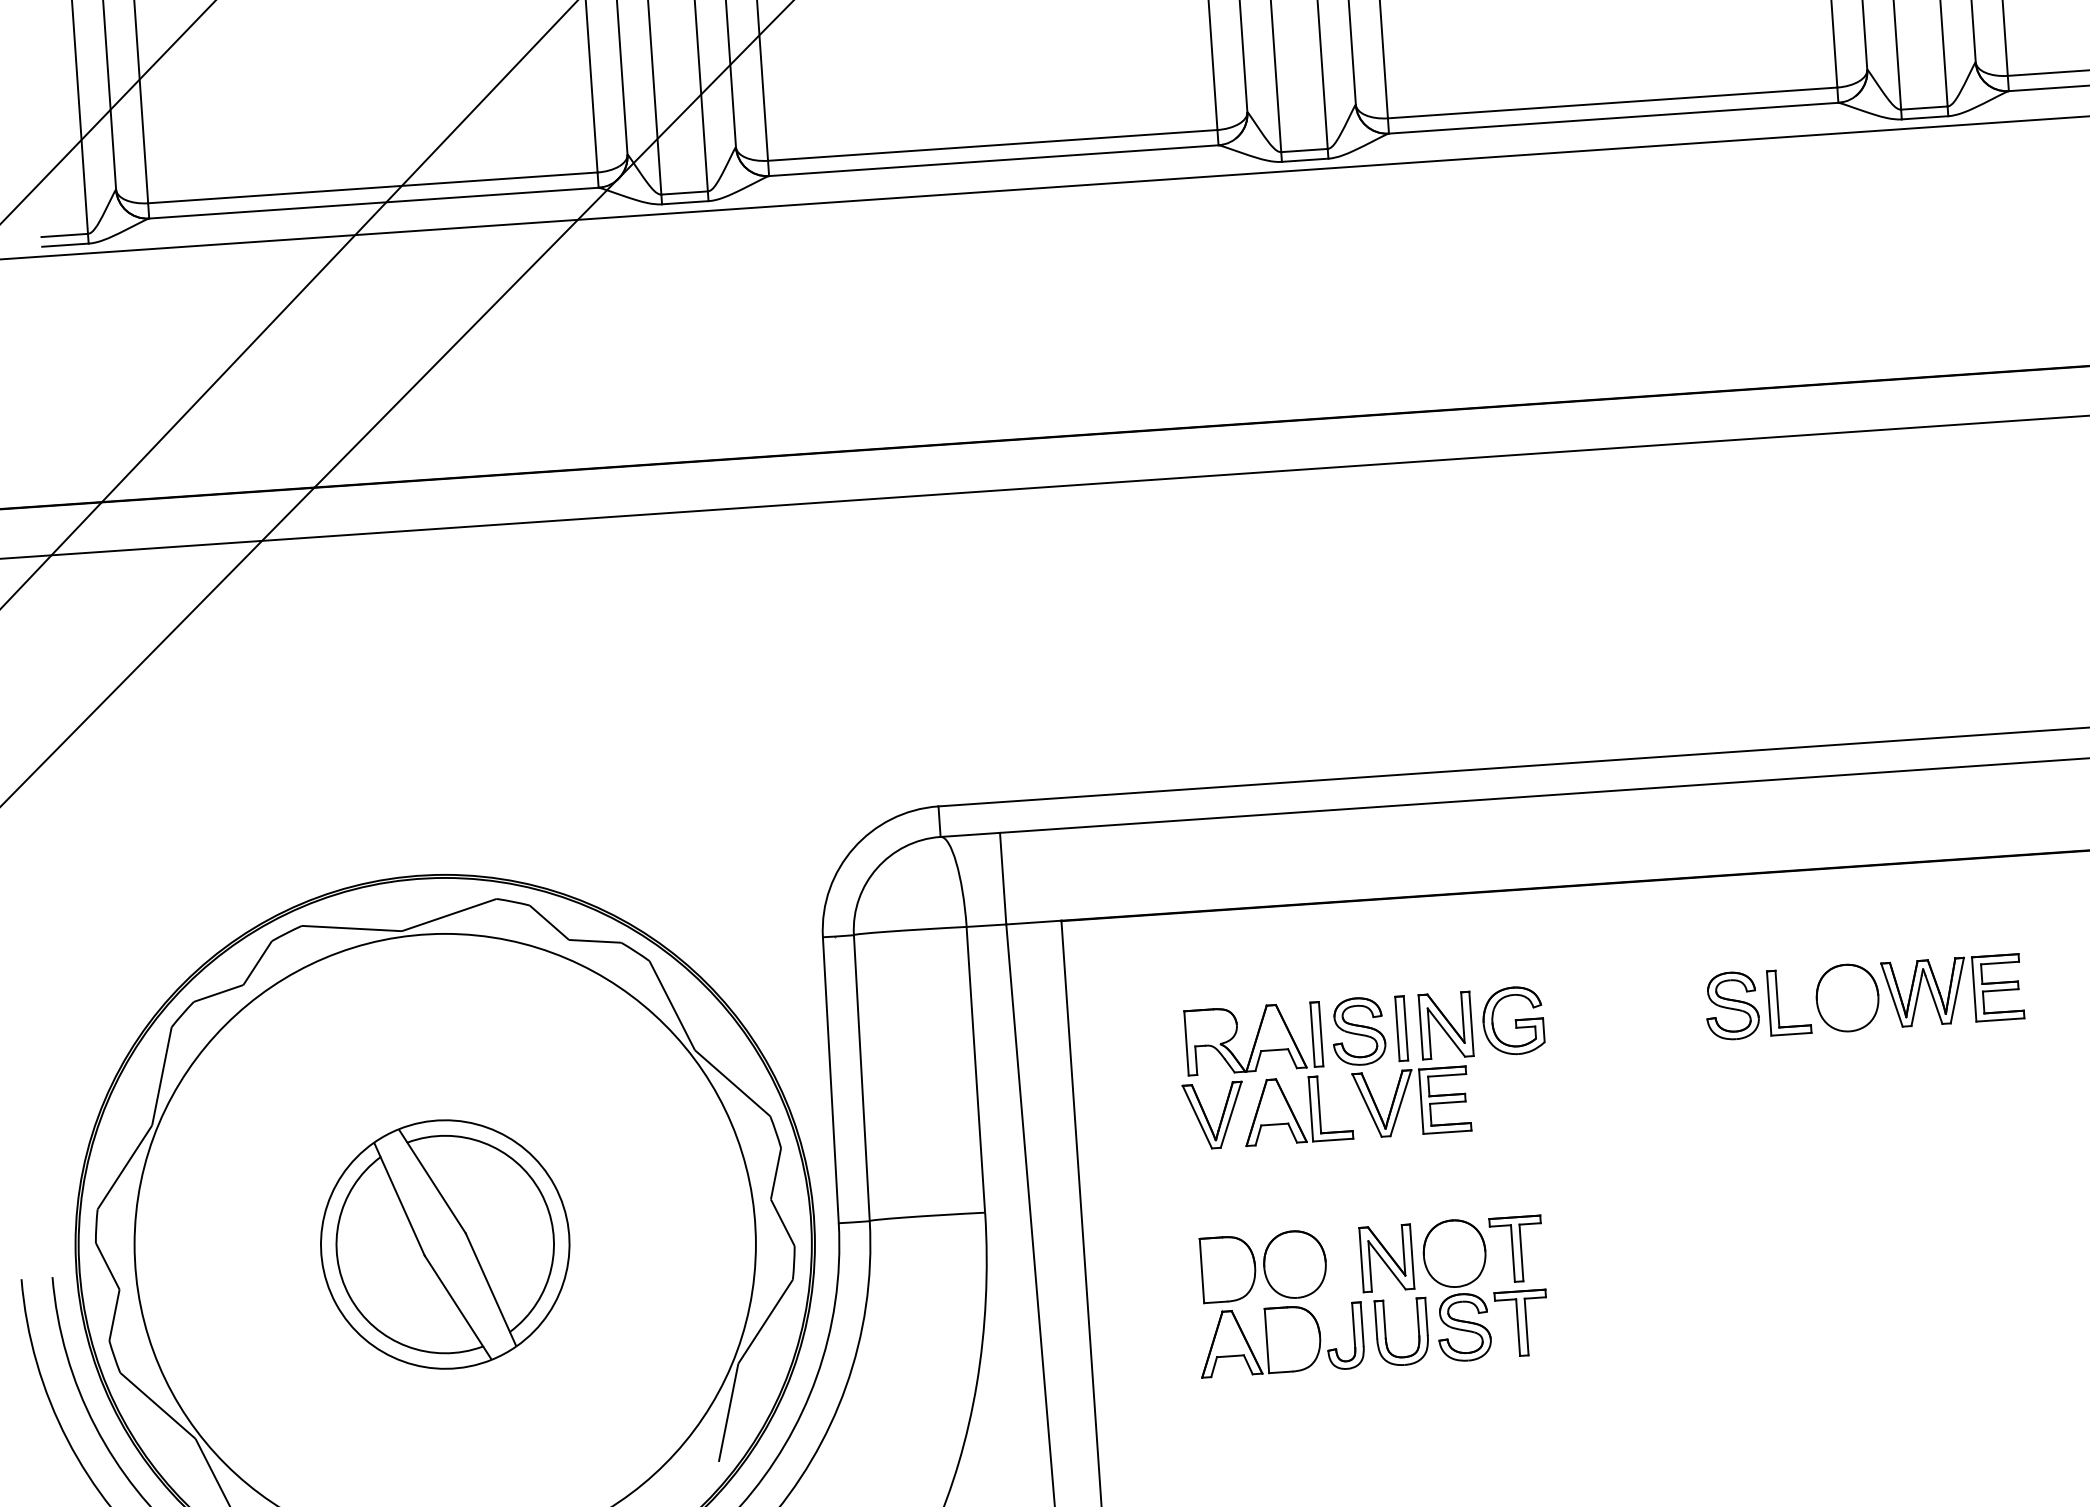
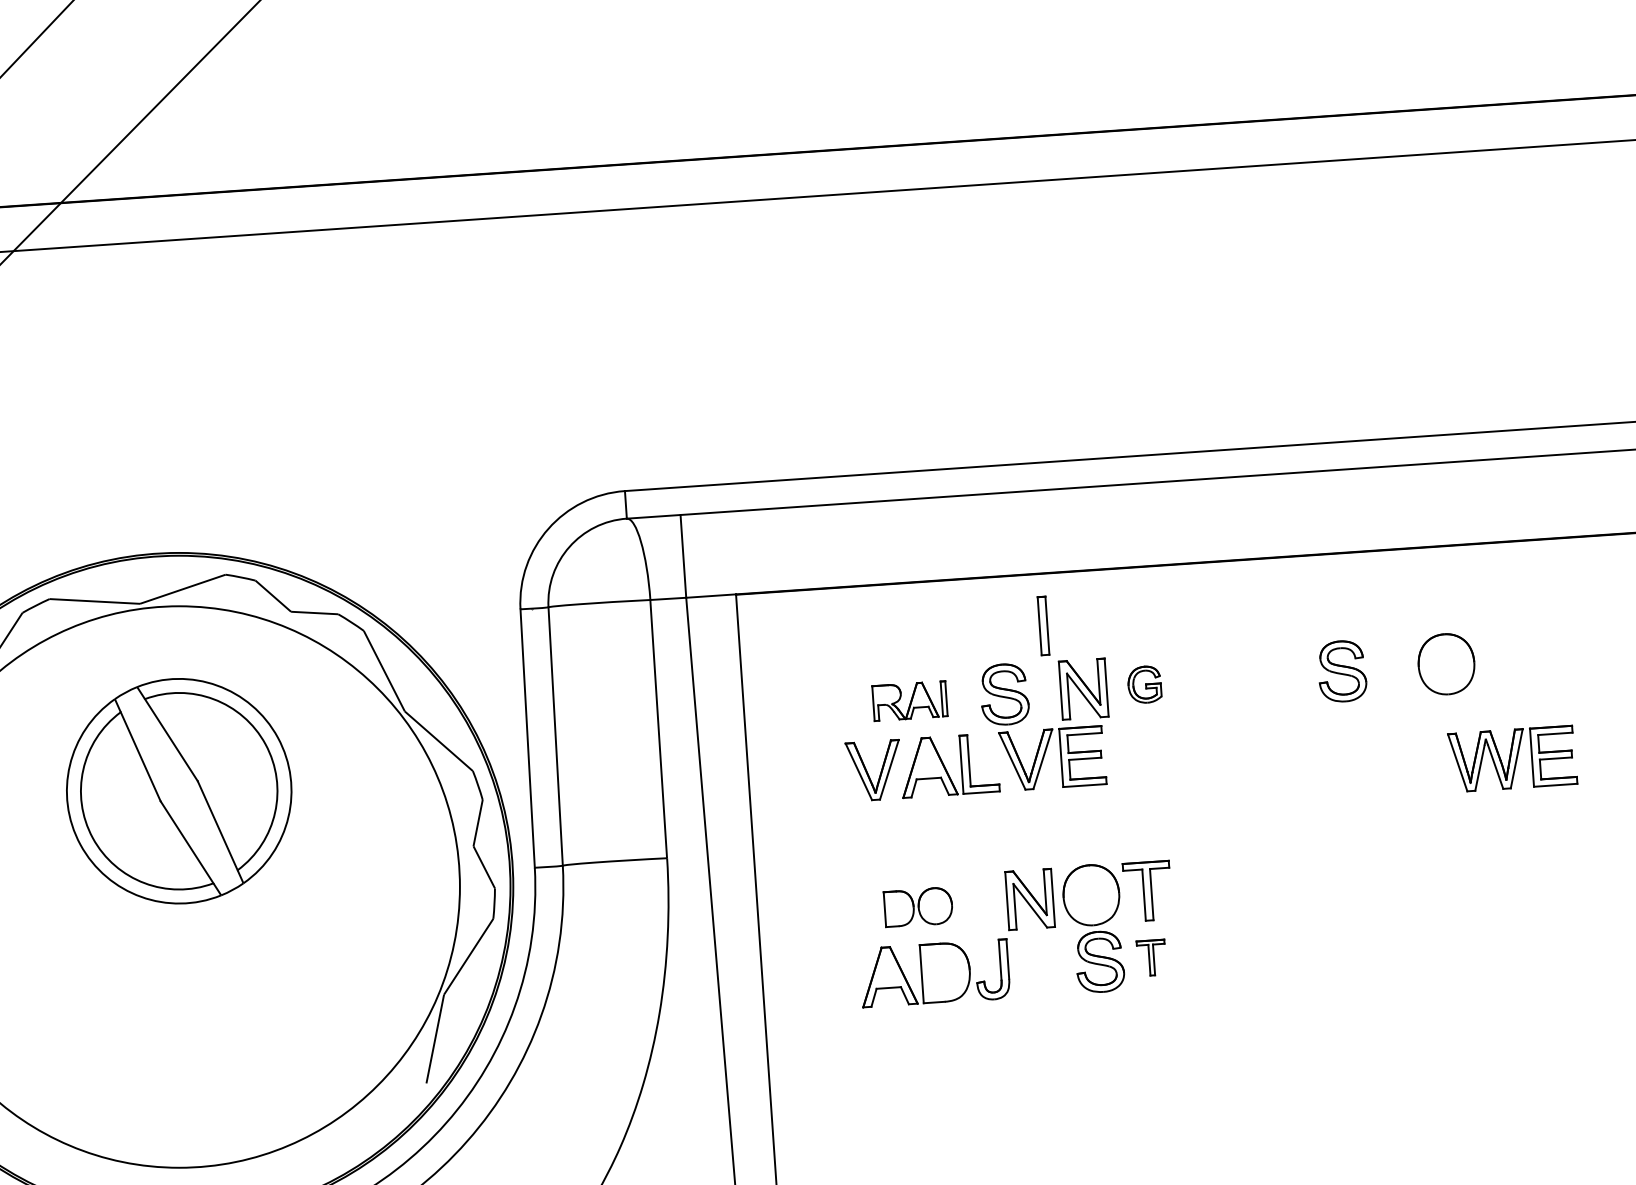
part: (1952, 990) -> (1512, 758), moved
part: (1778, 1002) -> (1384, 668), removed
part: (1513, 1020) -> (1144, 684), size x0.6
part: (1401, 1028) -> (1043, 625), moved
part: (1253, 1038) -> (909, 700), size x0.6
part: (445, 1244) -> (179, 791), moved
part: (1262, 1267) -> (917, 907), size x0.6
part: (1519, 1322) -> (1150, 957), size x0.6
part: (1386, 1330) -> (1029, 964), removed

